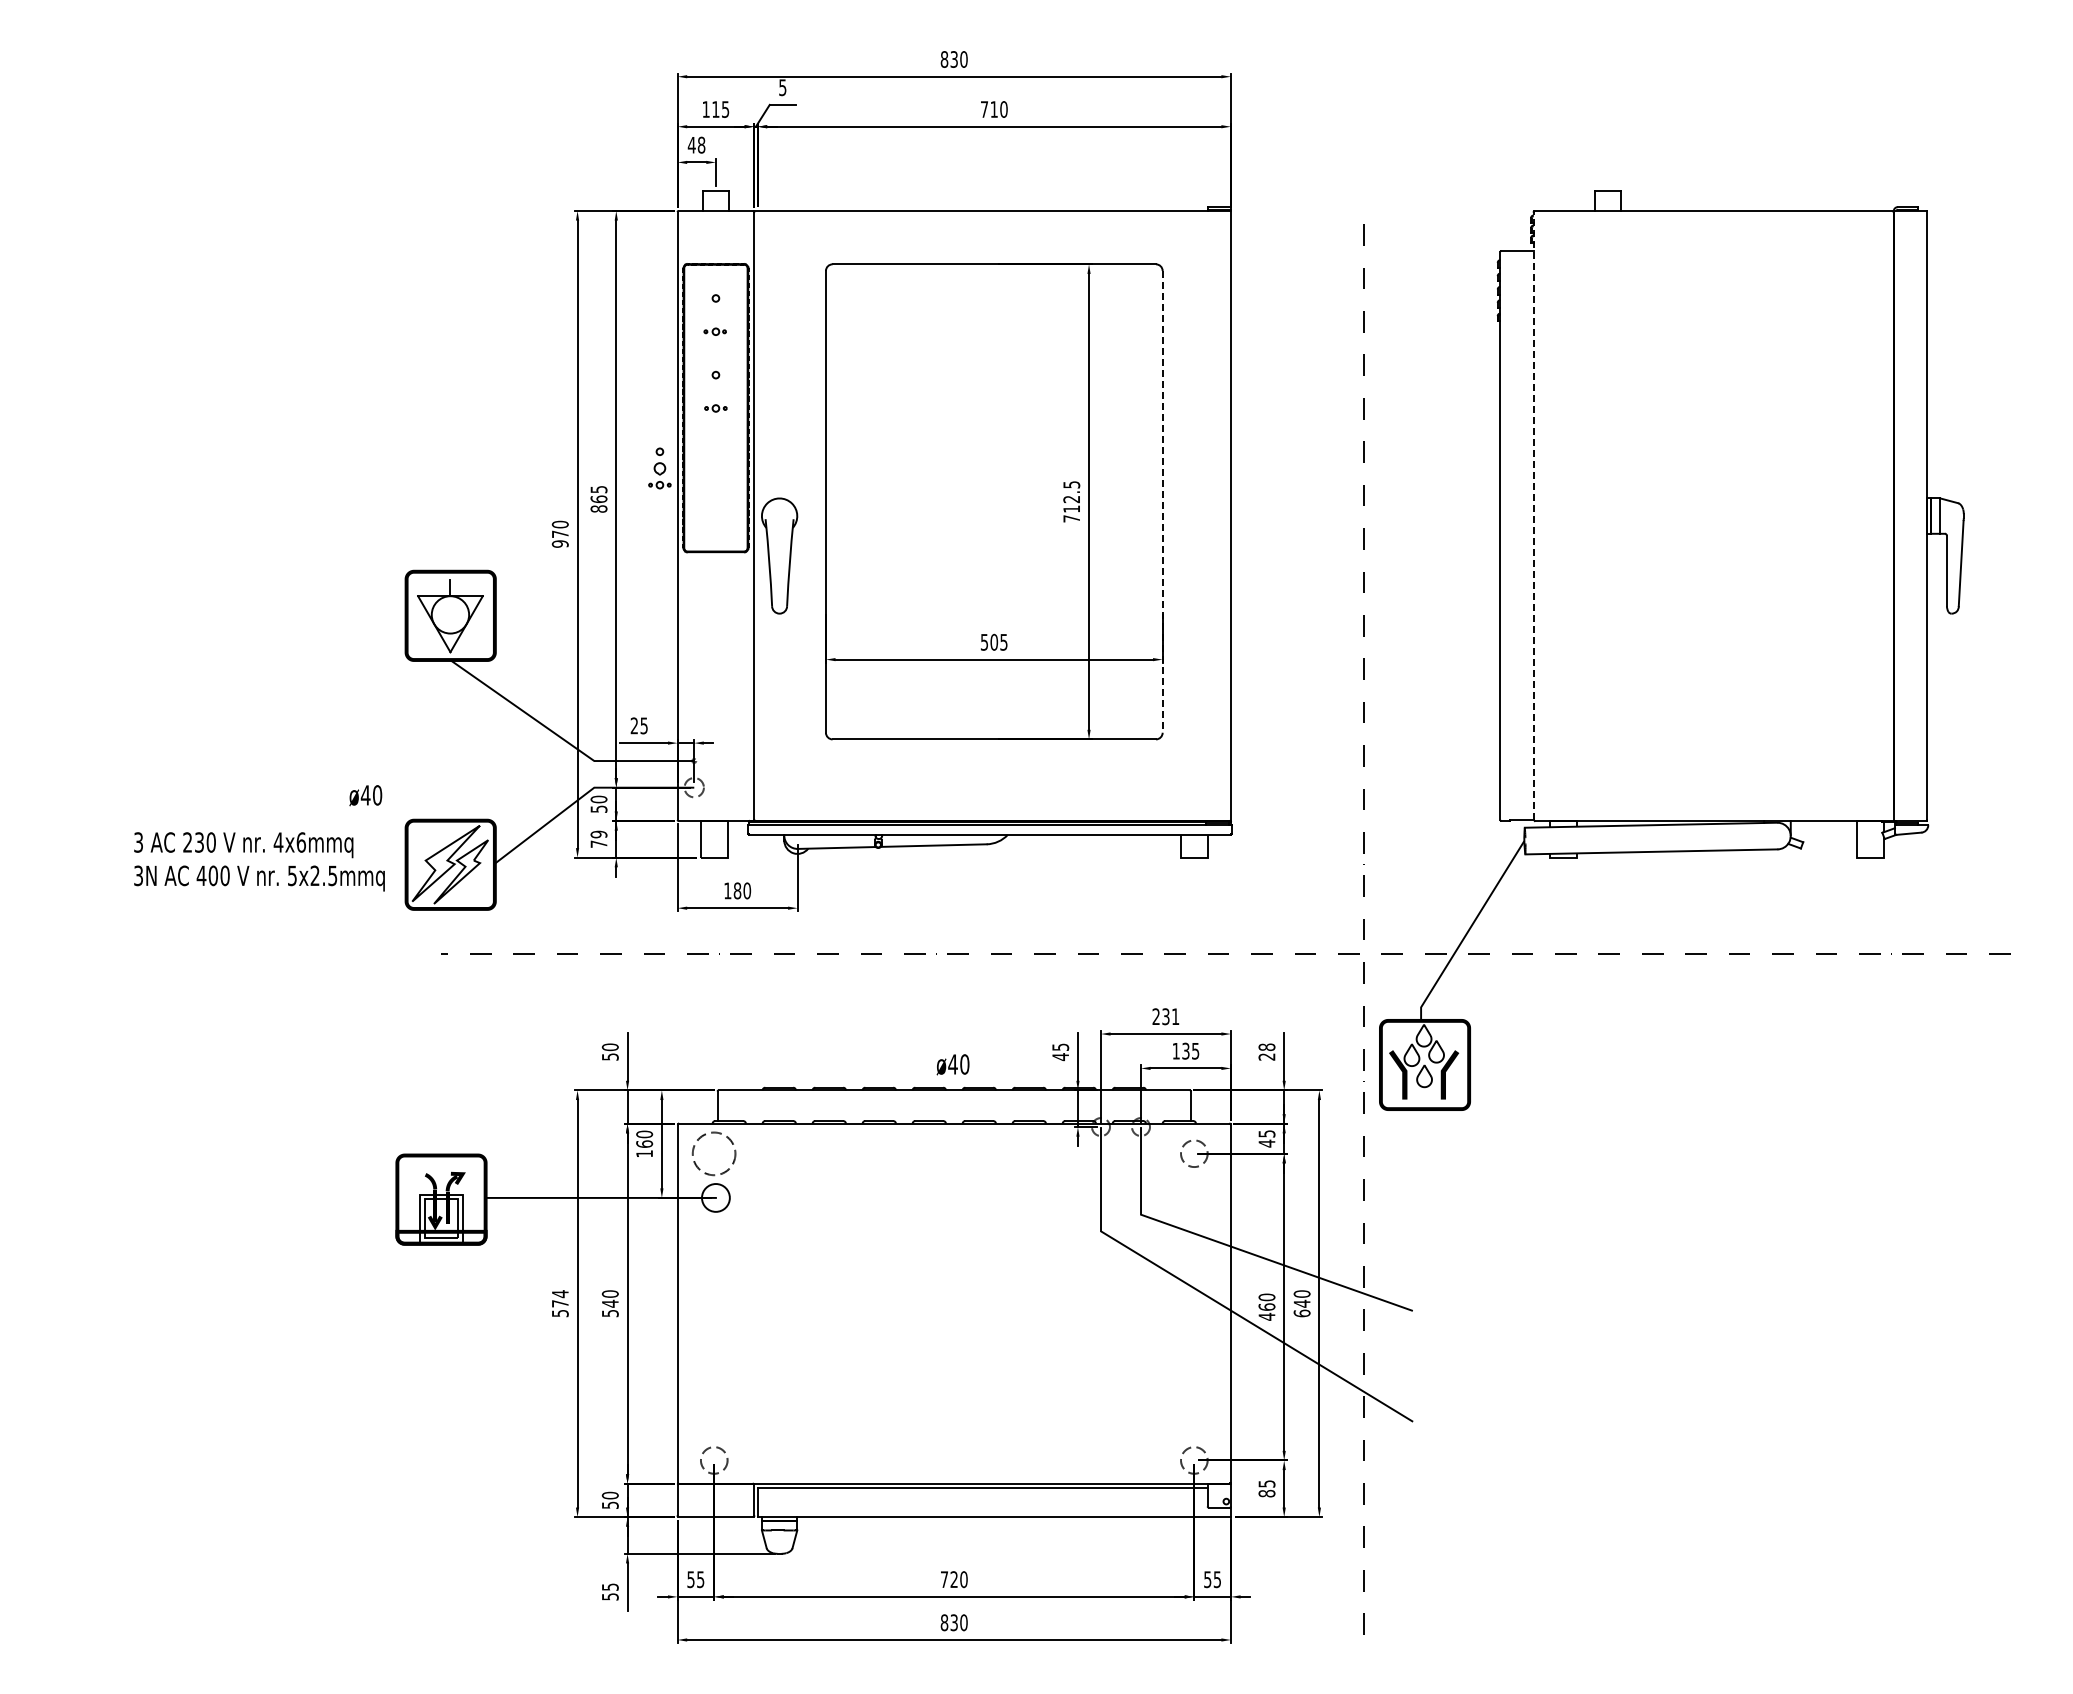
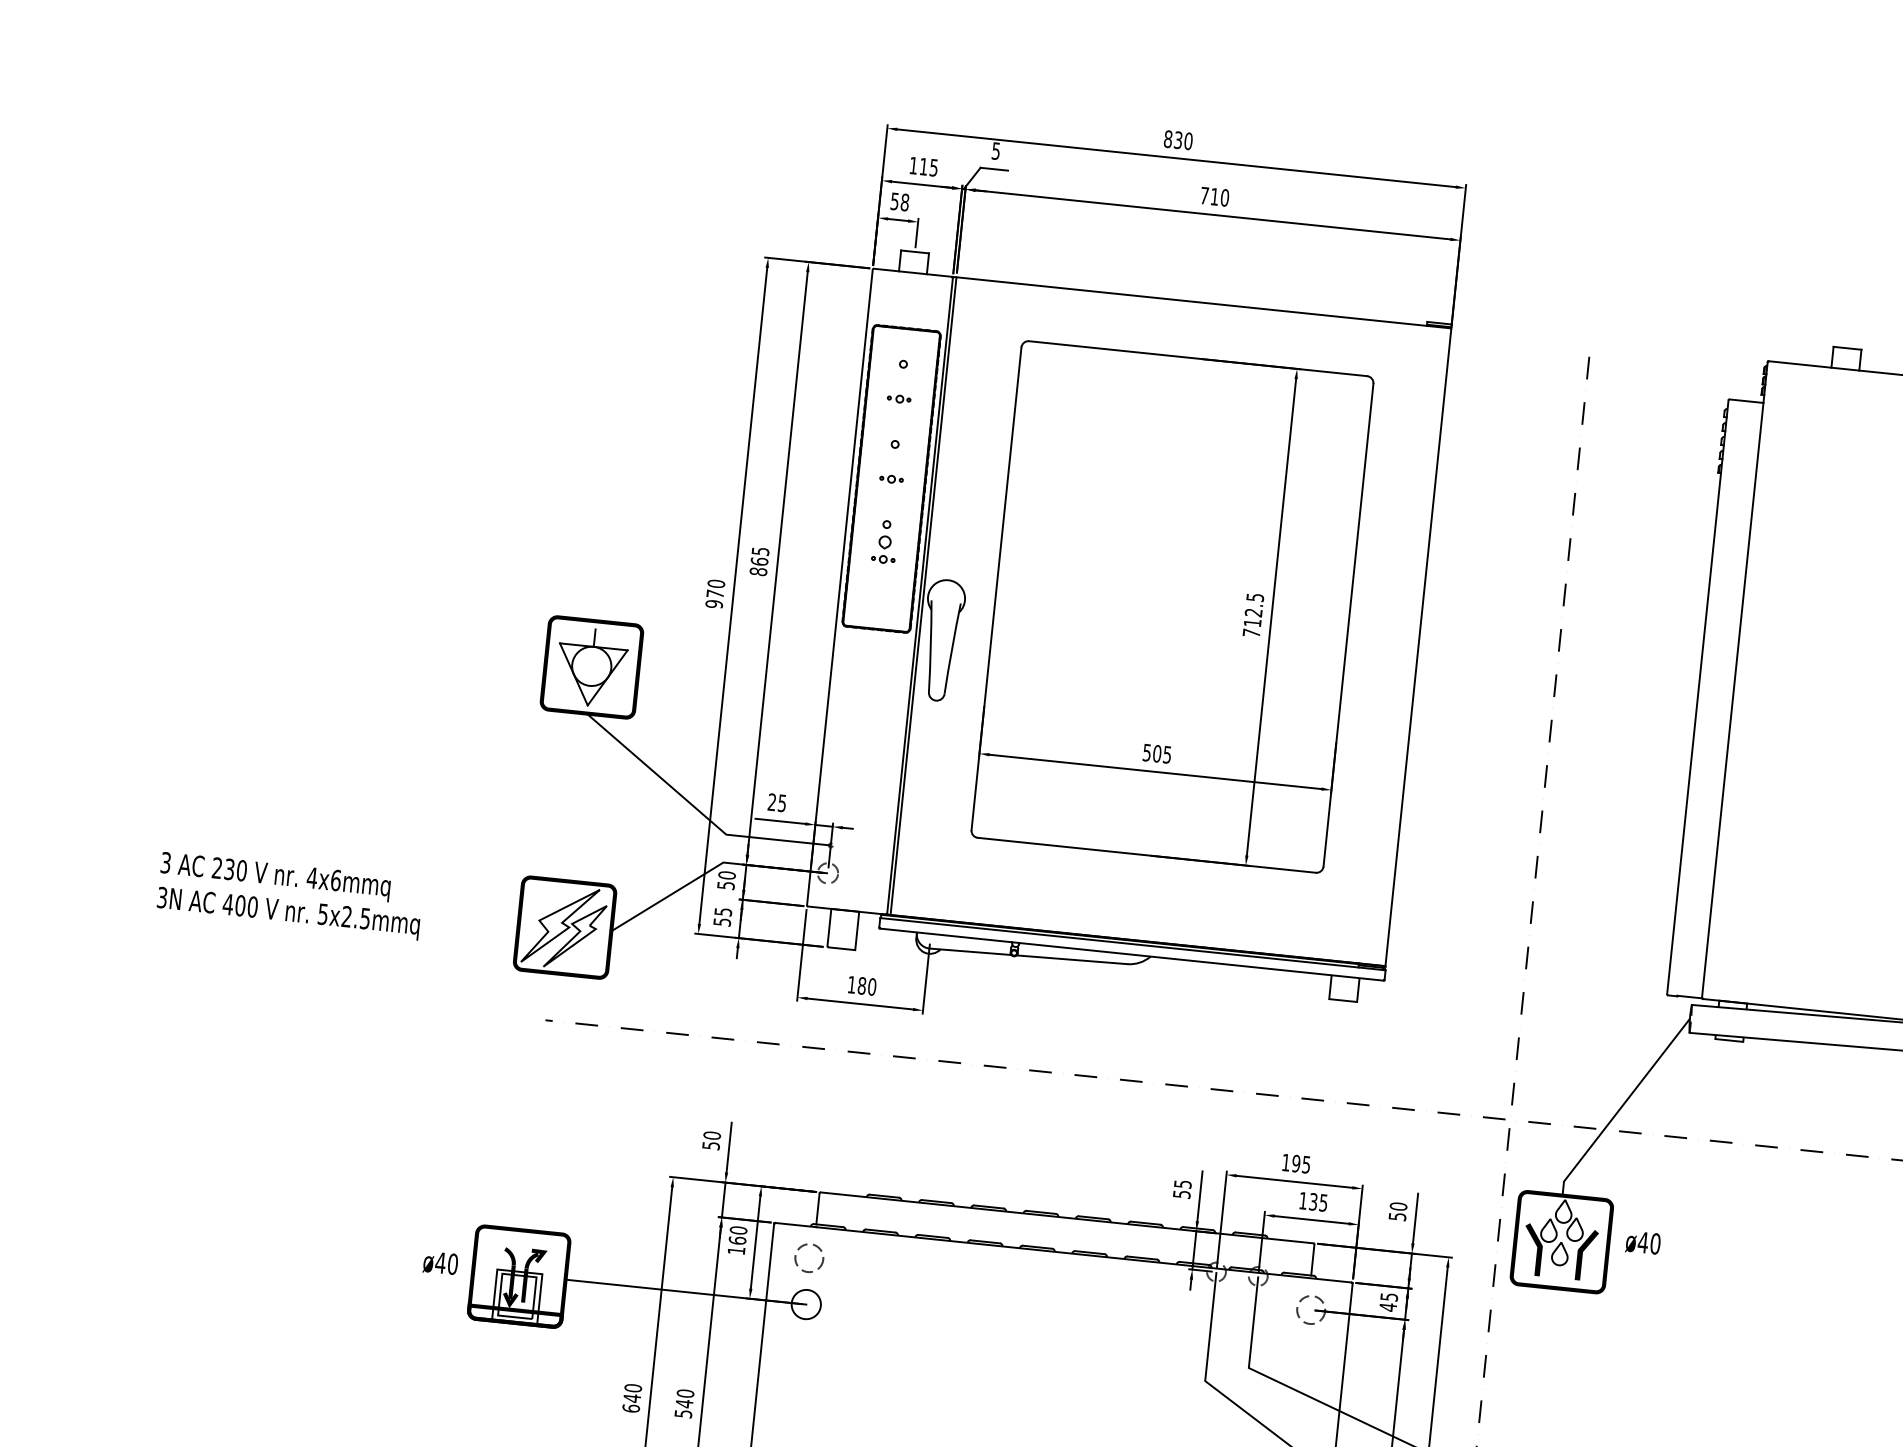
text: (691, 145) -> (894, 201), 48 -> 58
part: (659, 468) -> (884, 541), moved
line: (1162, 501) -> (1348, 624), dashed -> solid
line: (757, 515) -> (923, 595), added
line: (1533, 515) -> (1734, 679), dashed -> solid
text: (365, 795) -> (440, 1263), moved
text: (598, 838) -> (722, 916), 79 -> 55
text: (259, 861) -> (290, 895), moved
text: (1165, 1016) -> (1295, 1163), 231 -> 195
text: (1266, 1051) -> (1397, 1210), 28 -> 50
text: (1060, 1057) -> (1181, 1194), 45 -> 55
text: (952, 1064) -> (1642, 1242), moved
circle: (714, 1153) -> (809, 1257), size x0.62
text: (559, 1303) -> (631, 1397), 574 -> 640

